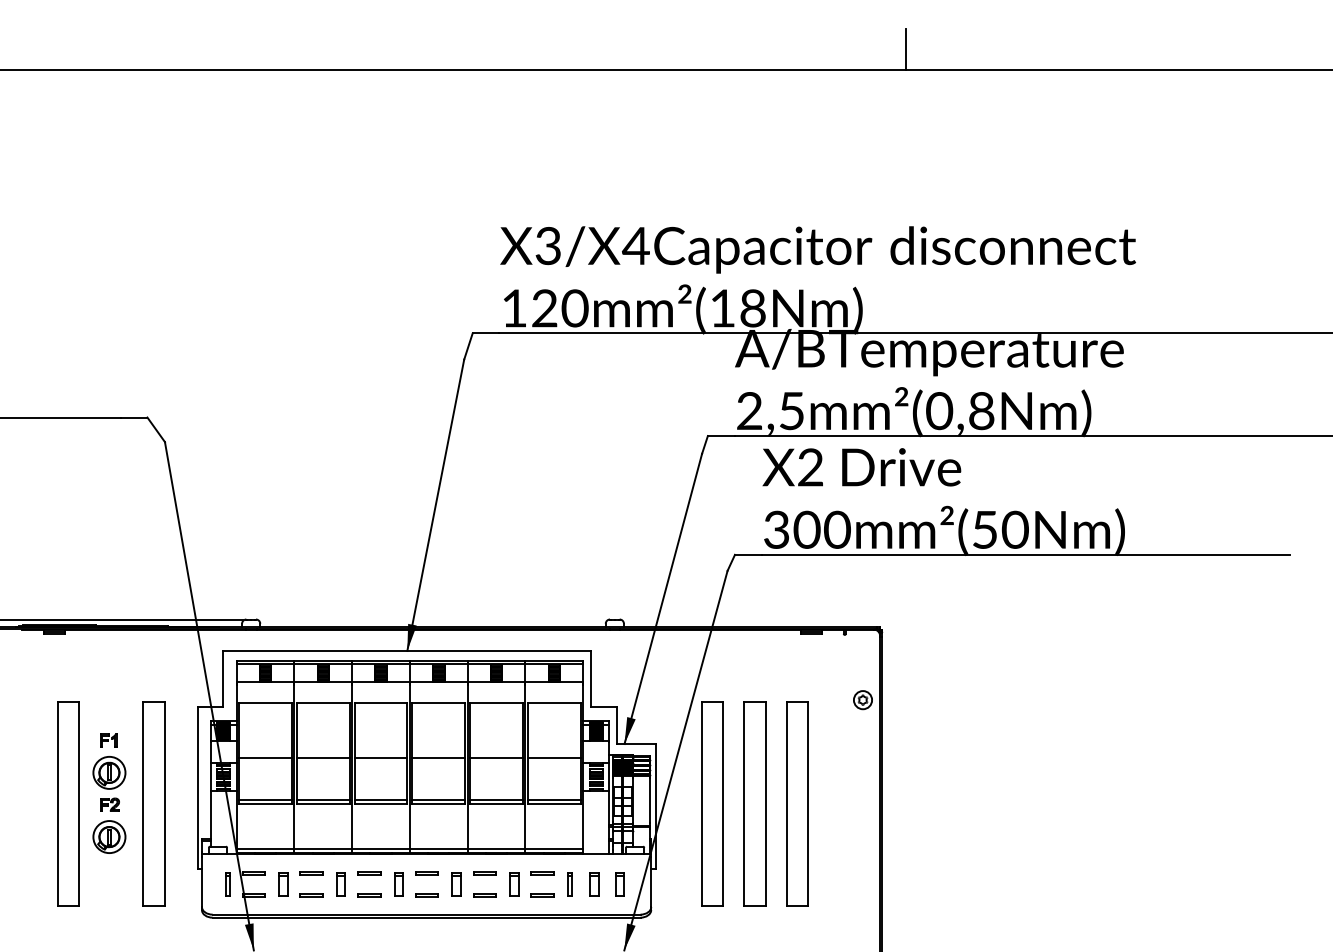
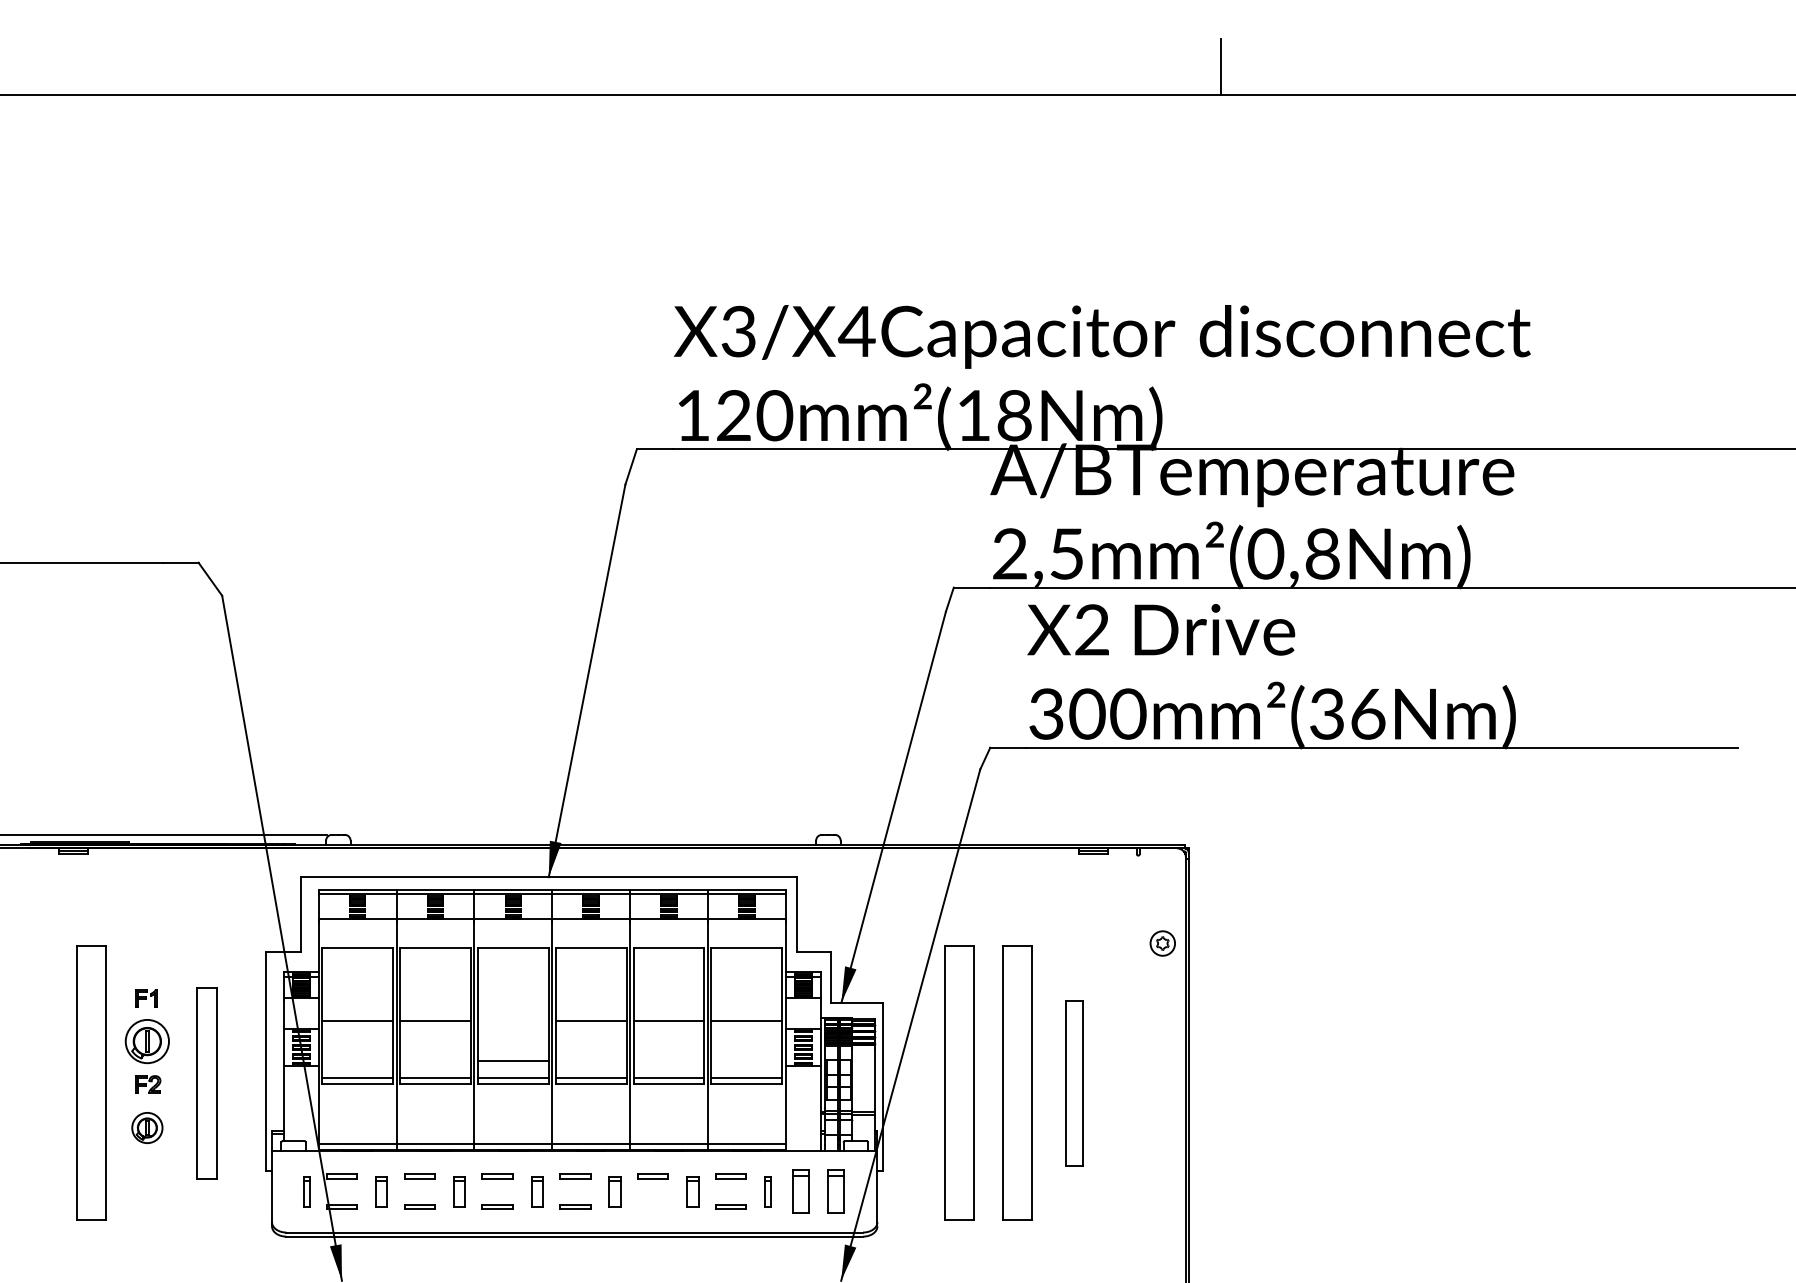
text: (1000, 529) -> (1348, 713), 300mm²(50Nm) -> 300mm²(36Nm)
line: (380, 757) -> (512, 1061), moved
part: (153, 803) -> (206, 1082), size x0.7
part: (797, 803) -> (1074, 1082), size x0.6
part: (109, 836) -> (147, 1127), size x0.7
part: (594, 884) -> (800, 1191), size x1.4
part: (619, 884) -> (834, 1191), size x1.4
line: (484, 894) -> (652, 1205), removed

